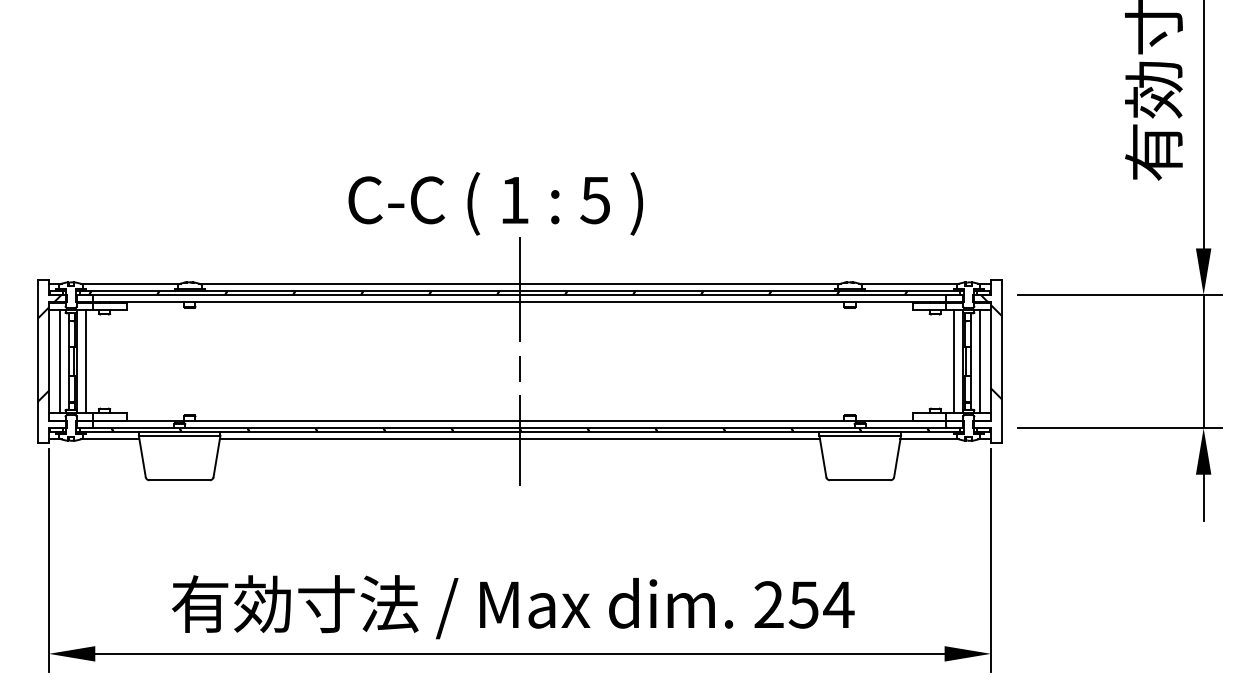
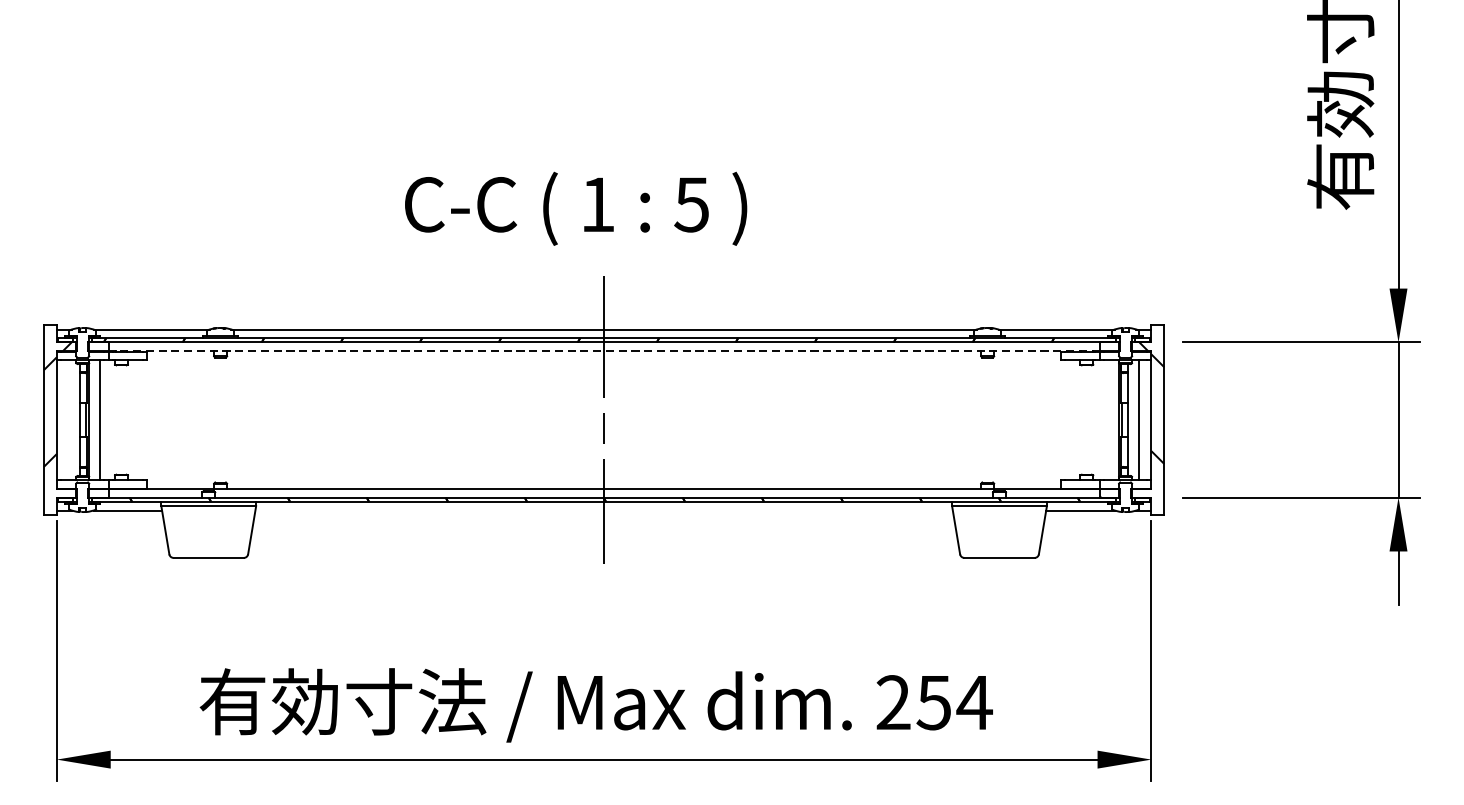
text: (495, 203) -> (575, 208), moved
line: (519, 302) -> (603, 351), solid -> dashed
line: (60, 361) -> (70, 419), removed
line: (953, 361) -> (1107, 419), removed
line: (519, 439) -> (603, 510), removed

